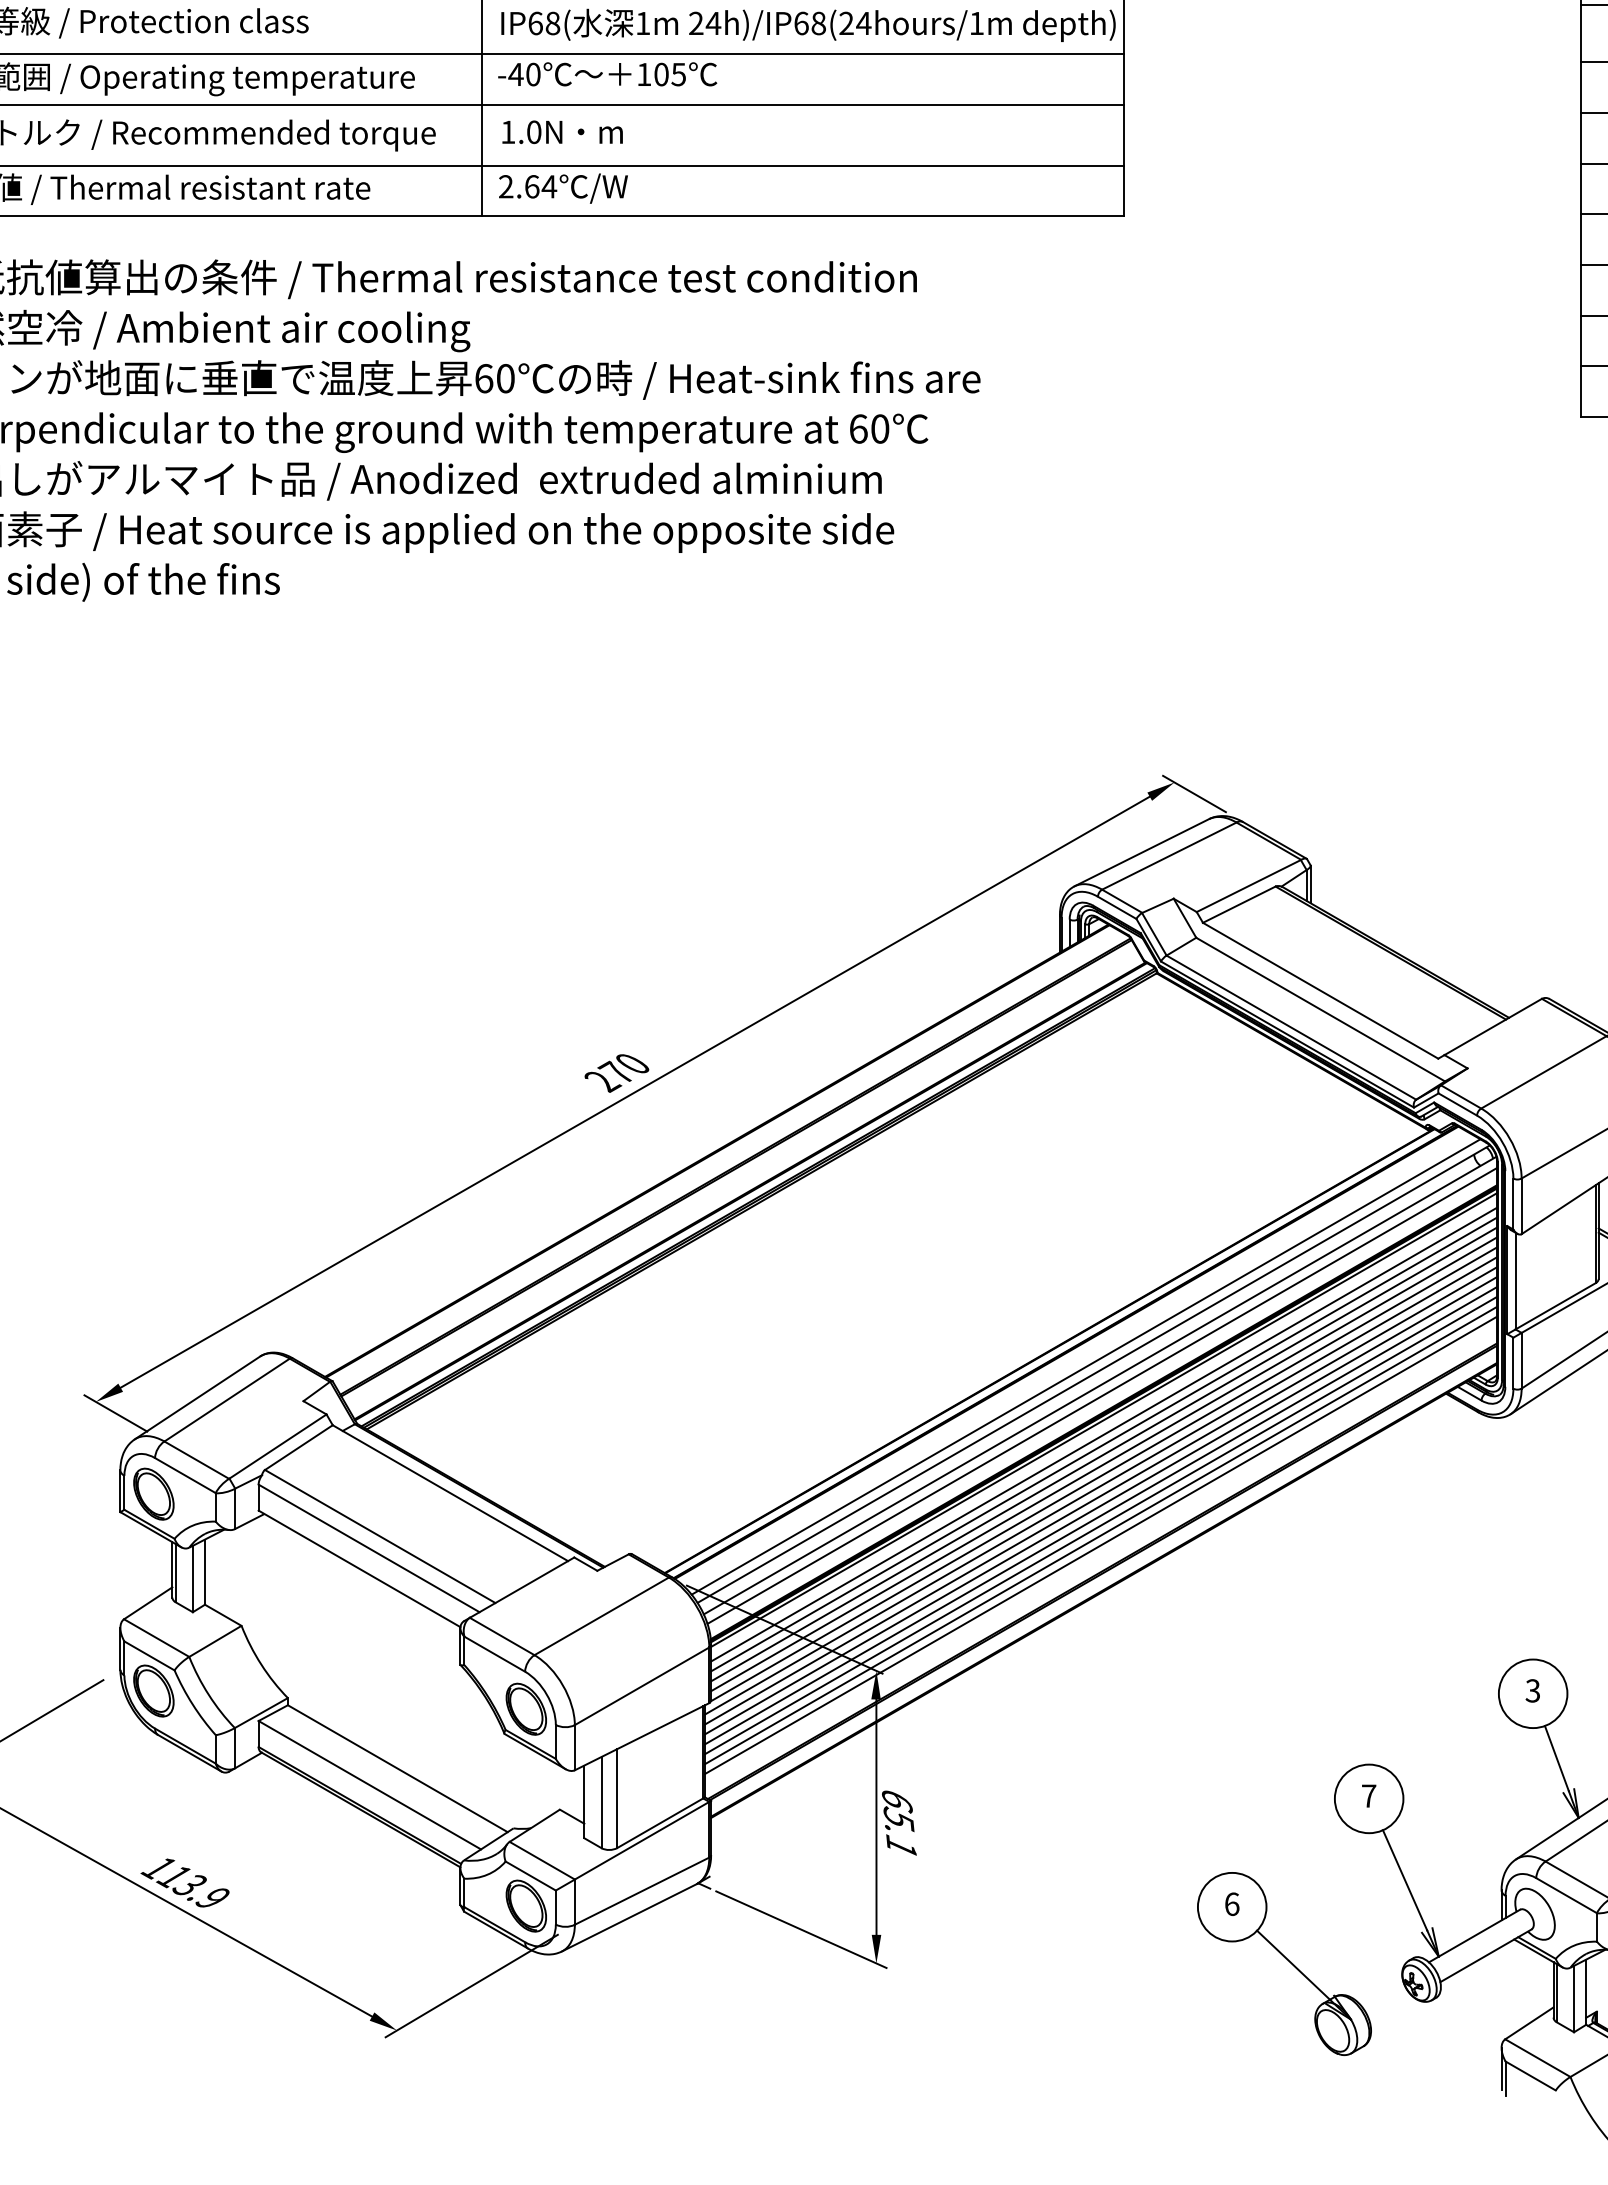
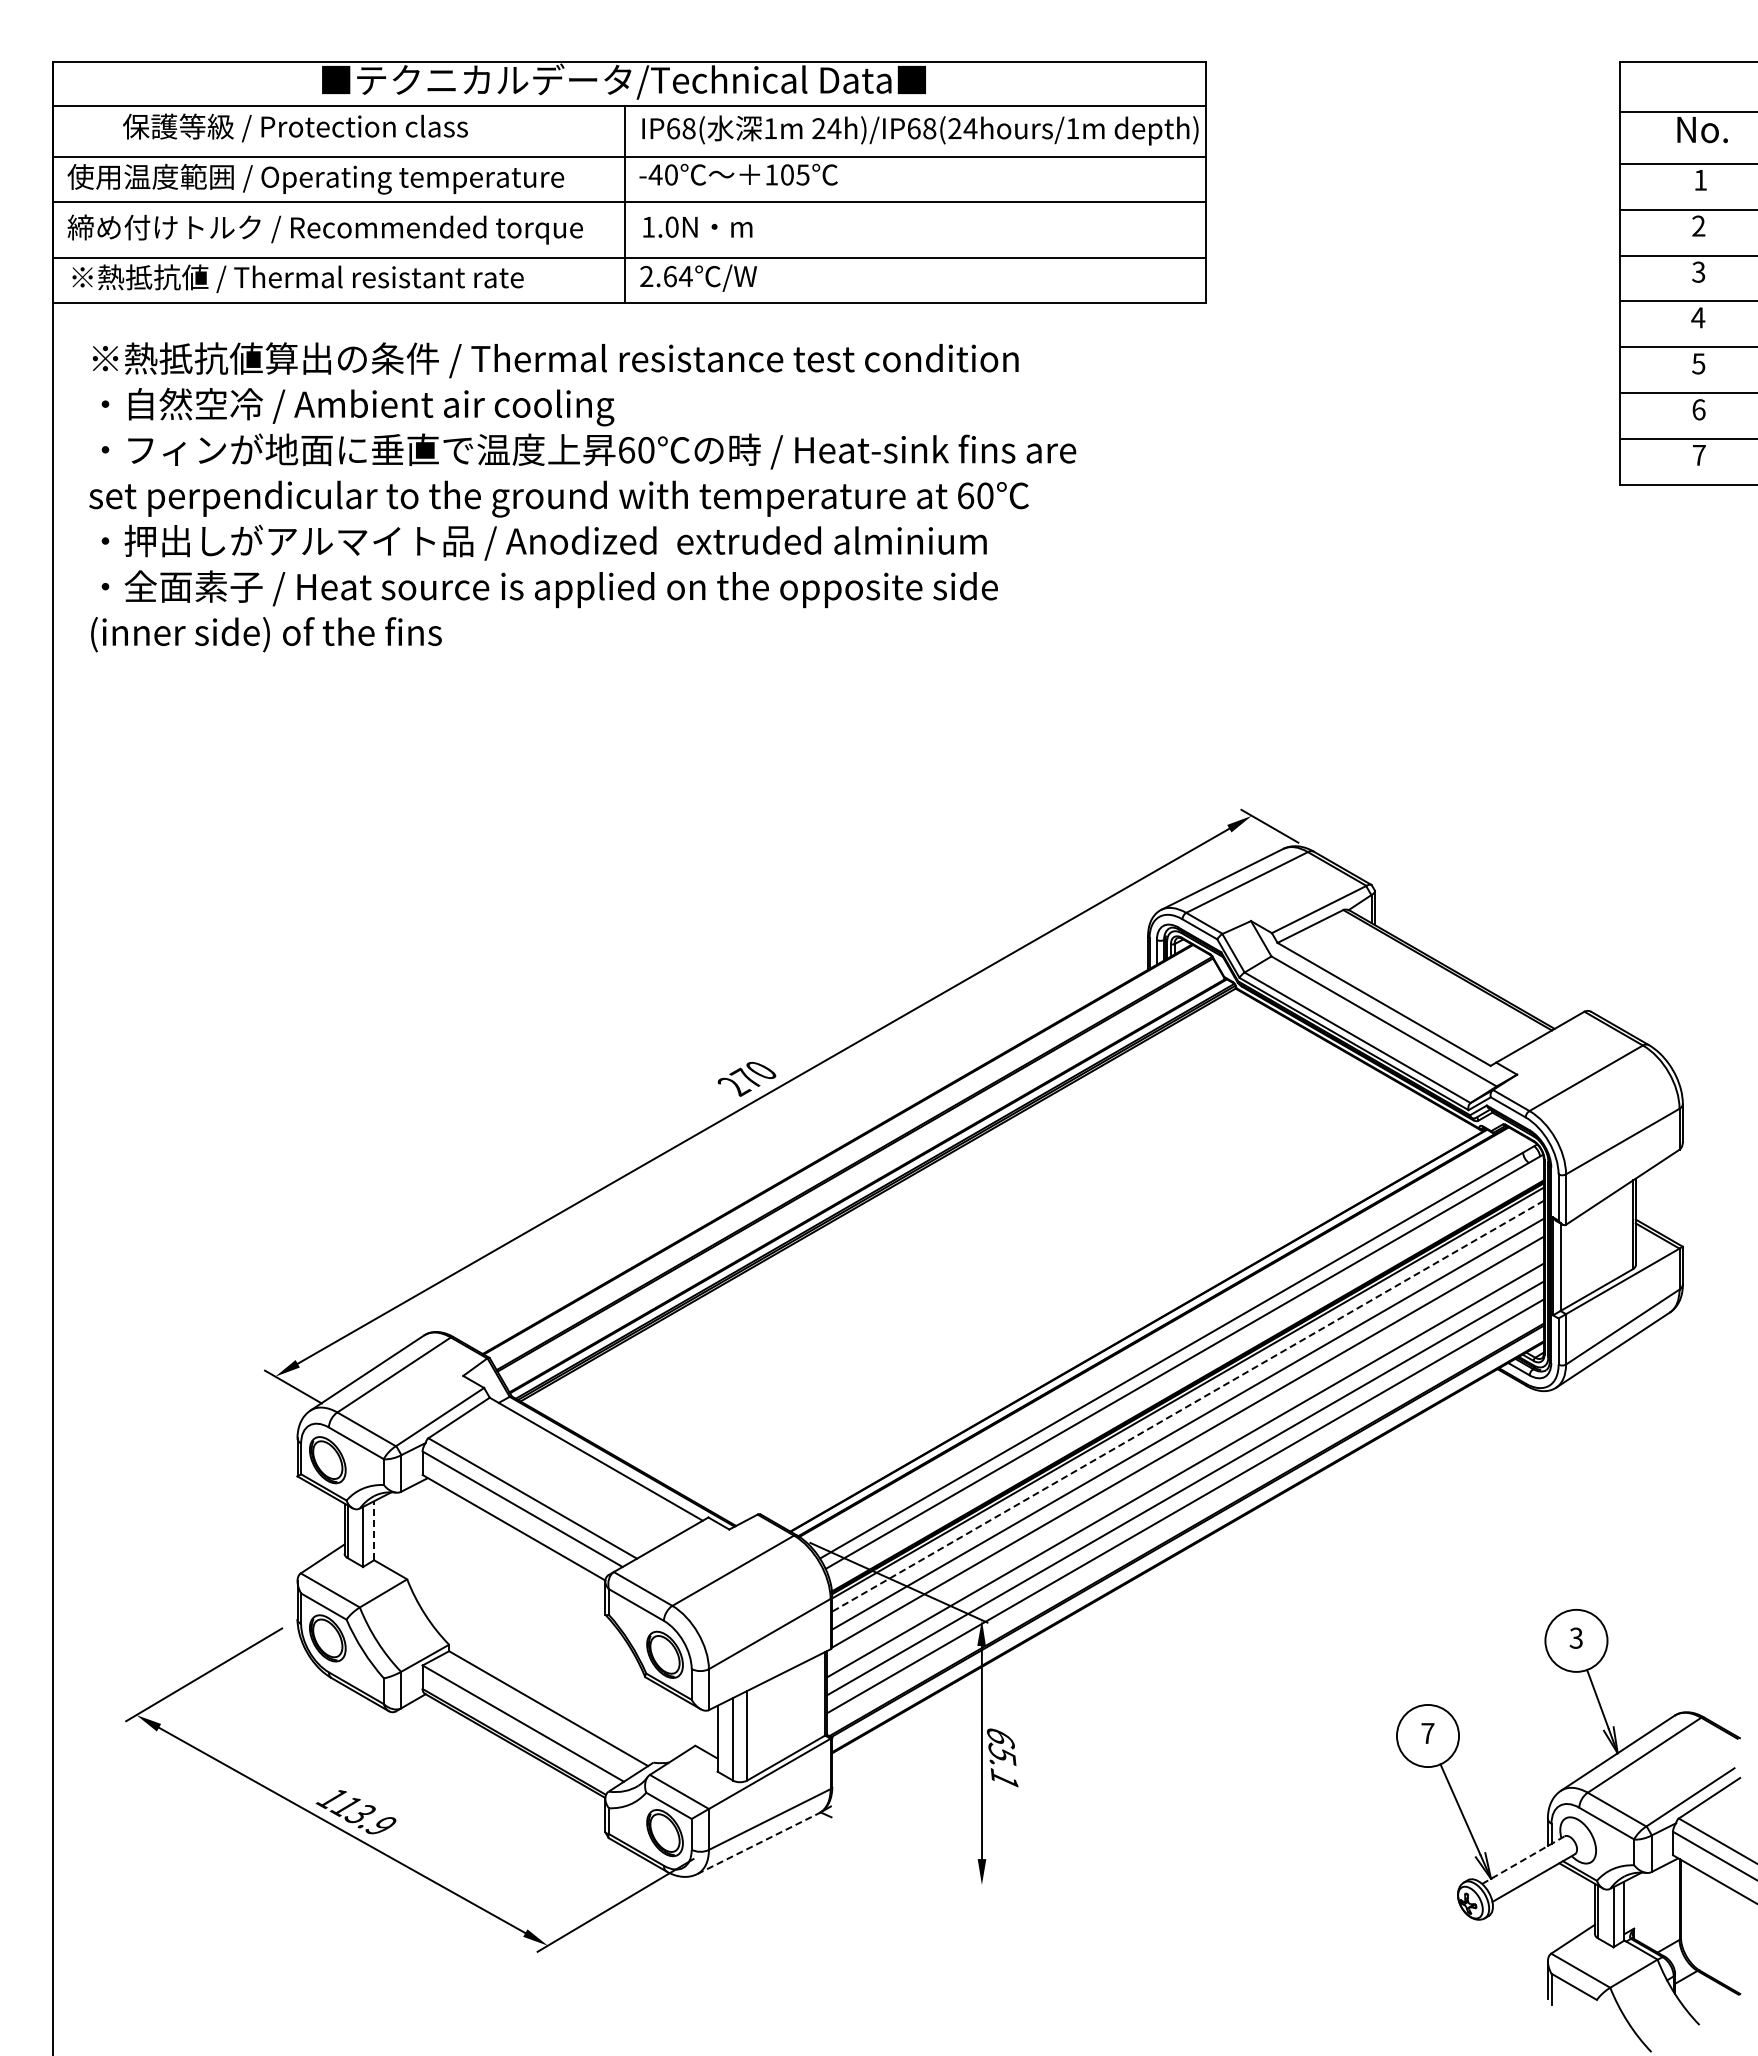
line: (1085, 1366) -> (1171, 1344), removed
line: (1102, 1395) -> (1186, 1370), removed
line: (1104, 1434) -> (1188, 1406), solid -> dashed
line: (1103, 1443) -> (1187, 1414), removed
line: (1103, 1463) -> (1187, 1432), removed
line: (1100, 1485) -> (1184, 1452), removed
line: (1100, 1495) -> (1184, 1461), removed
line: (1100, 1515) -> (1184, 1479), removed
line: (1100, 1535) -> (1184, 1497), removed
line: (205, 1571) -> (374, 1530), solid -> dashed
line: (629, 1917) -> (758, 1843), solid -> dashed
line: (800, 1929) -> (913, 1854), removed
line: (1474, 1936) -> (1523, 1860), solid -> dashed
part: (1284, 1964) -> (1351, 1885), removed

